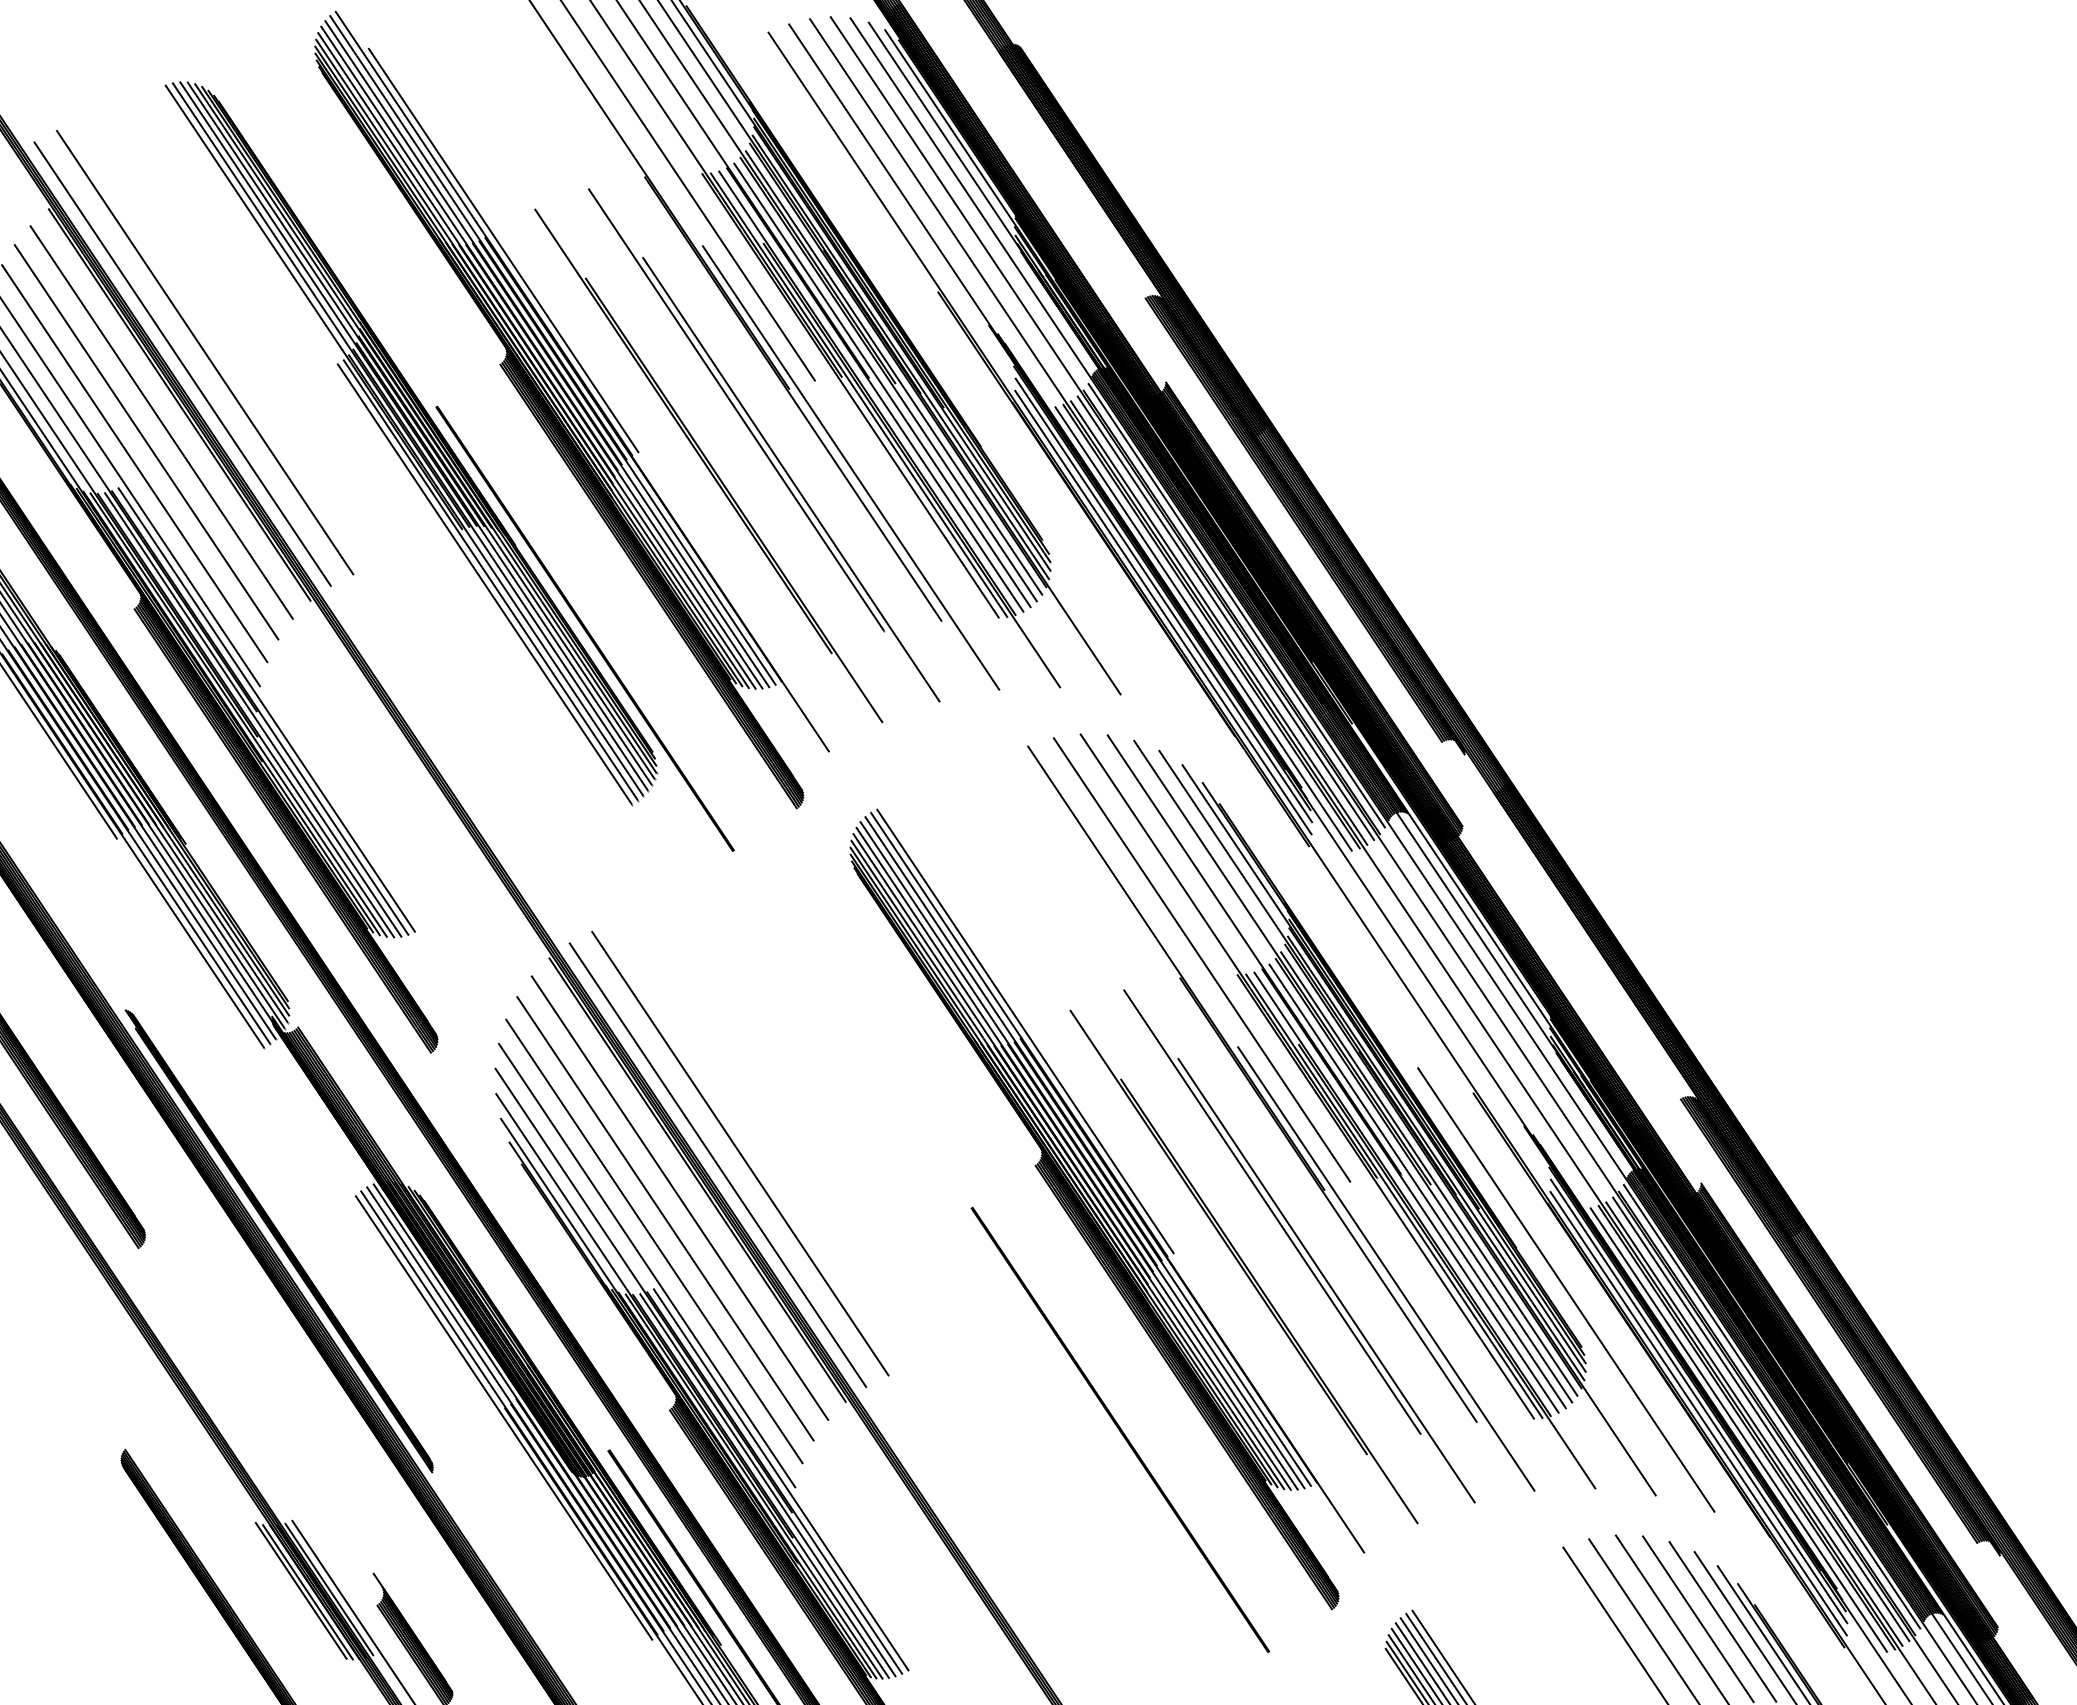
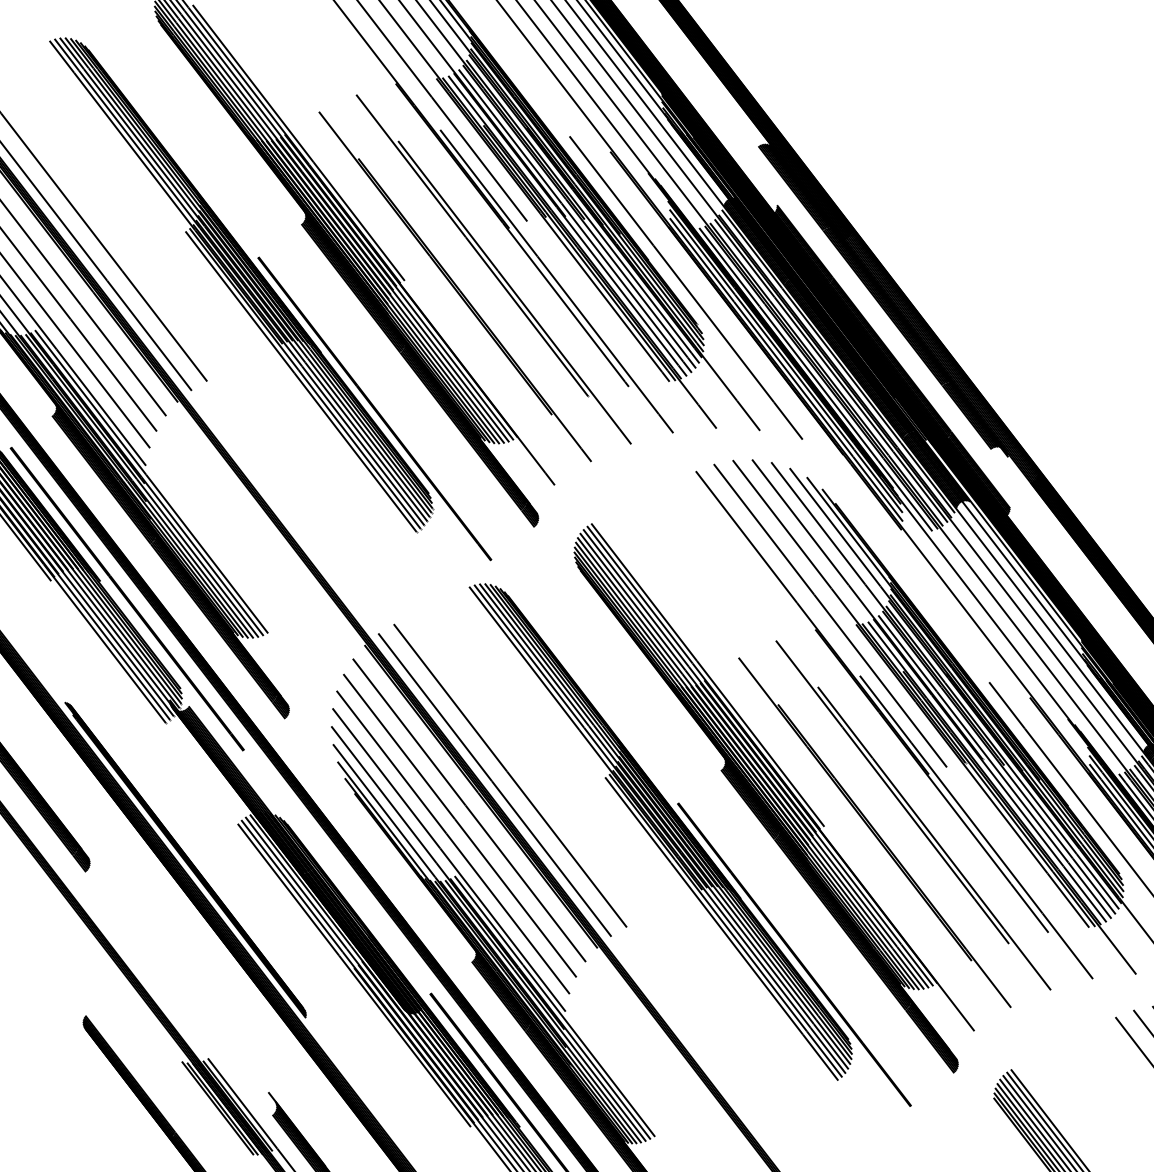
line: (1030, 488) -> (685, 287), added
line: (221, 871) -> (126, 599), added
part: (946, 1245) -> (661, 831), added

